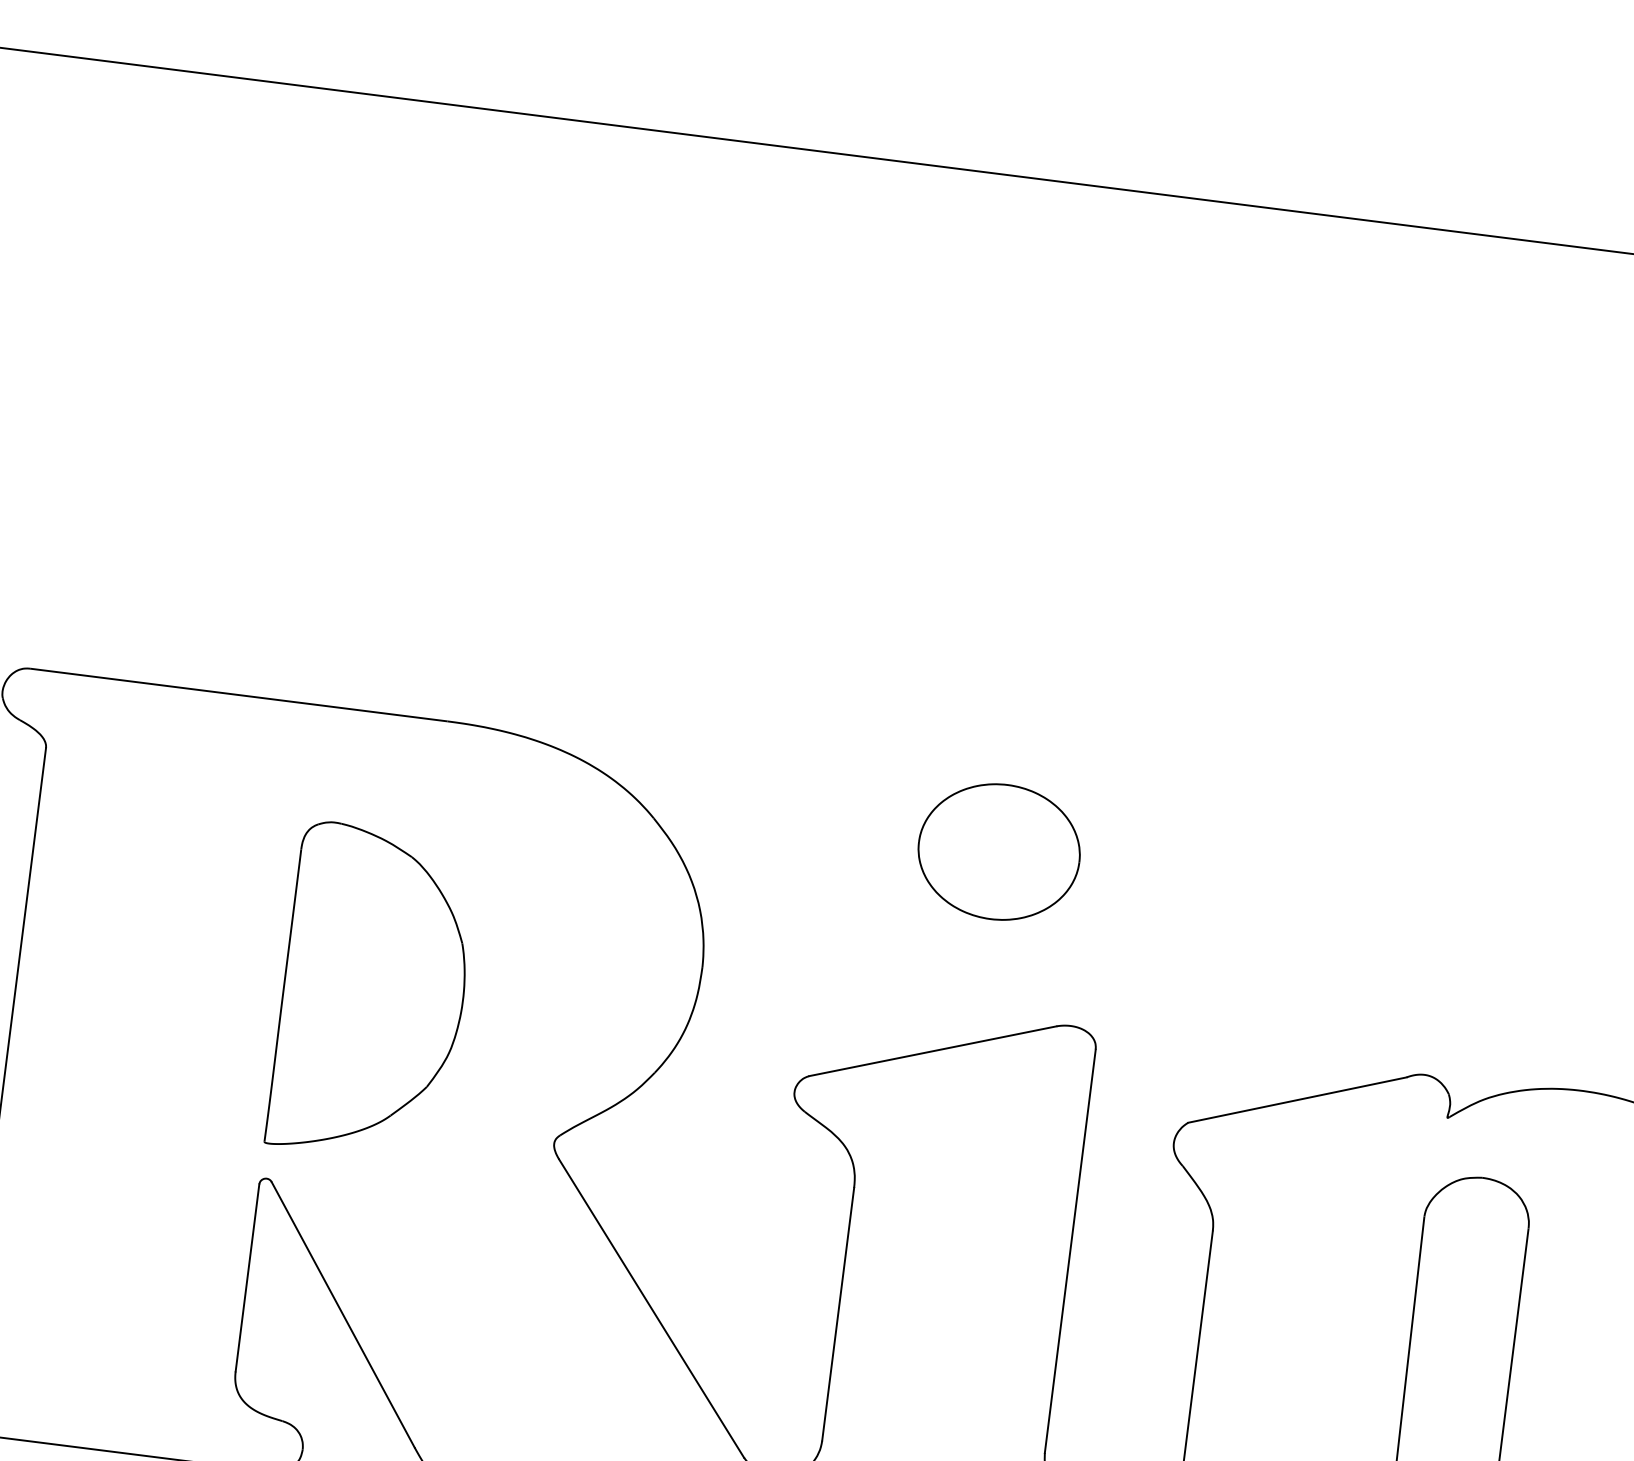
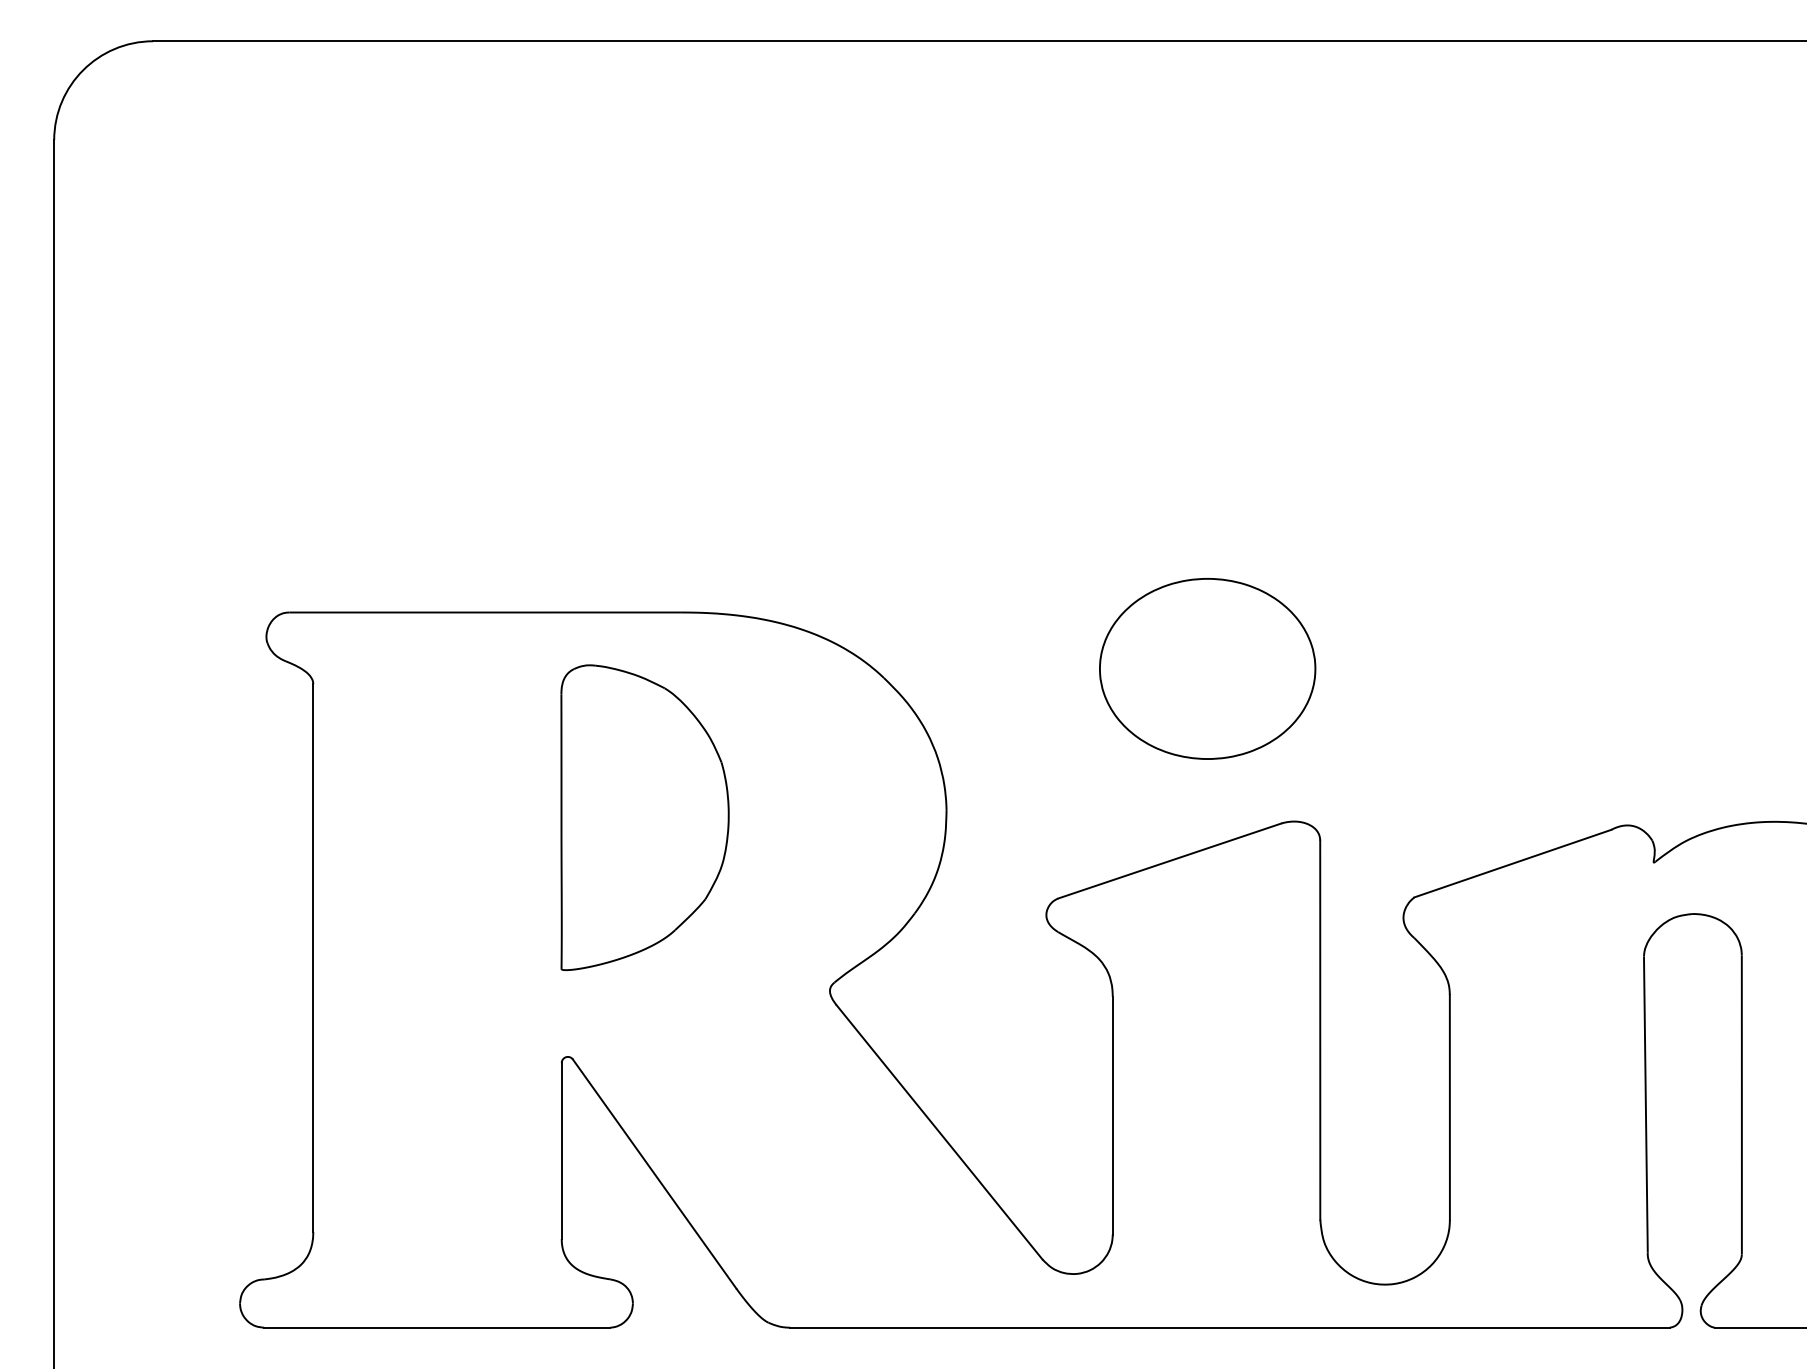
part: (998, 851) -> (1207, 668), size x1.43
part: (373, 991) -> (644, 817), moved

